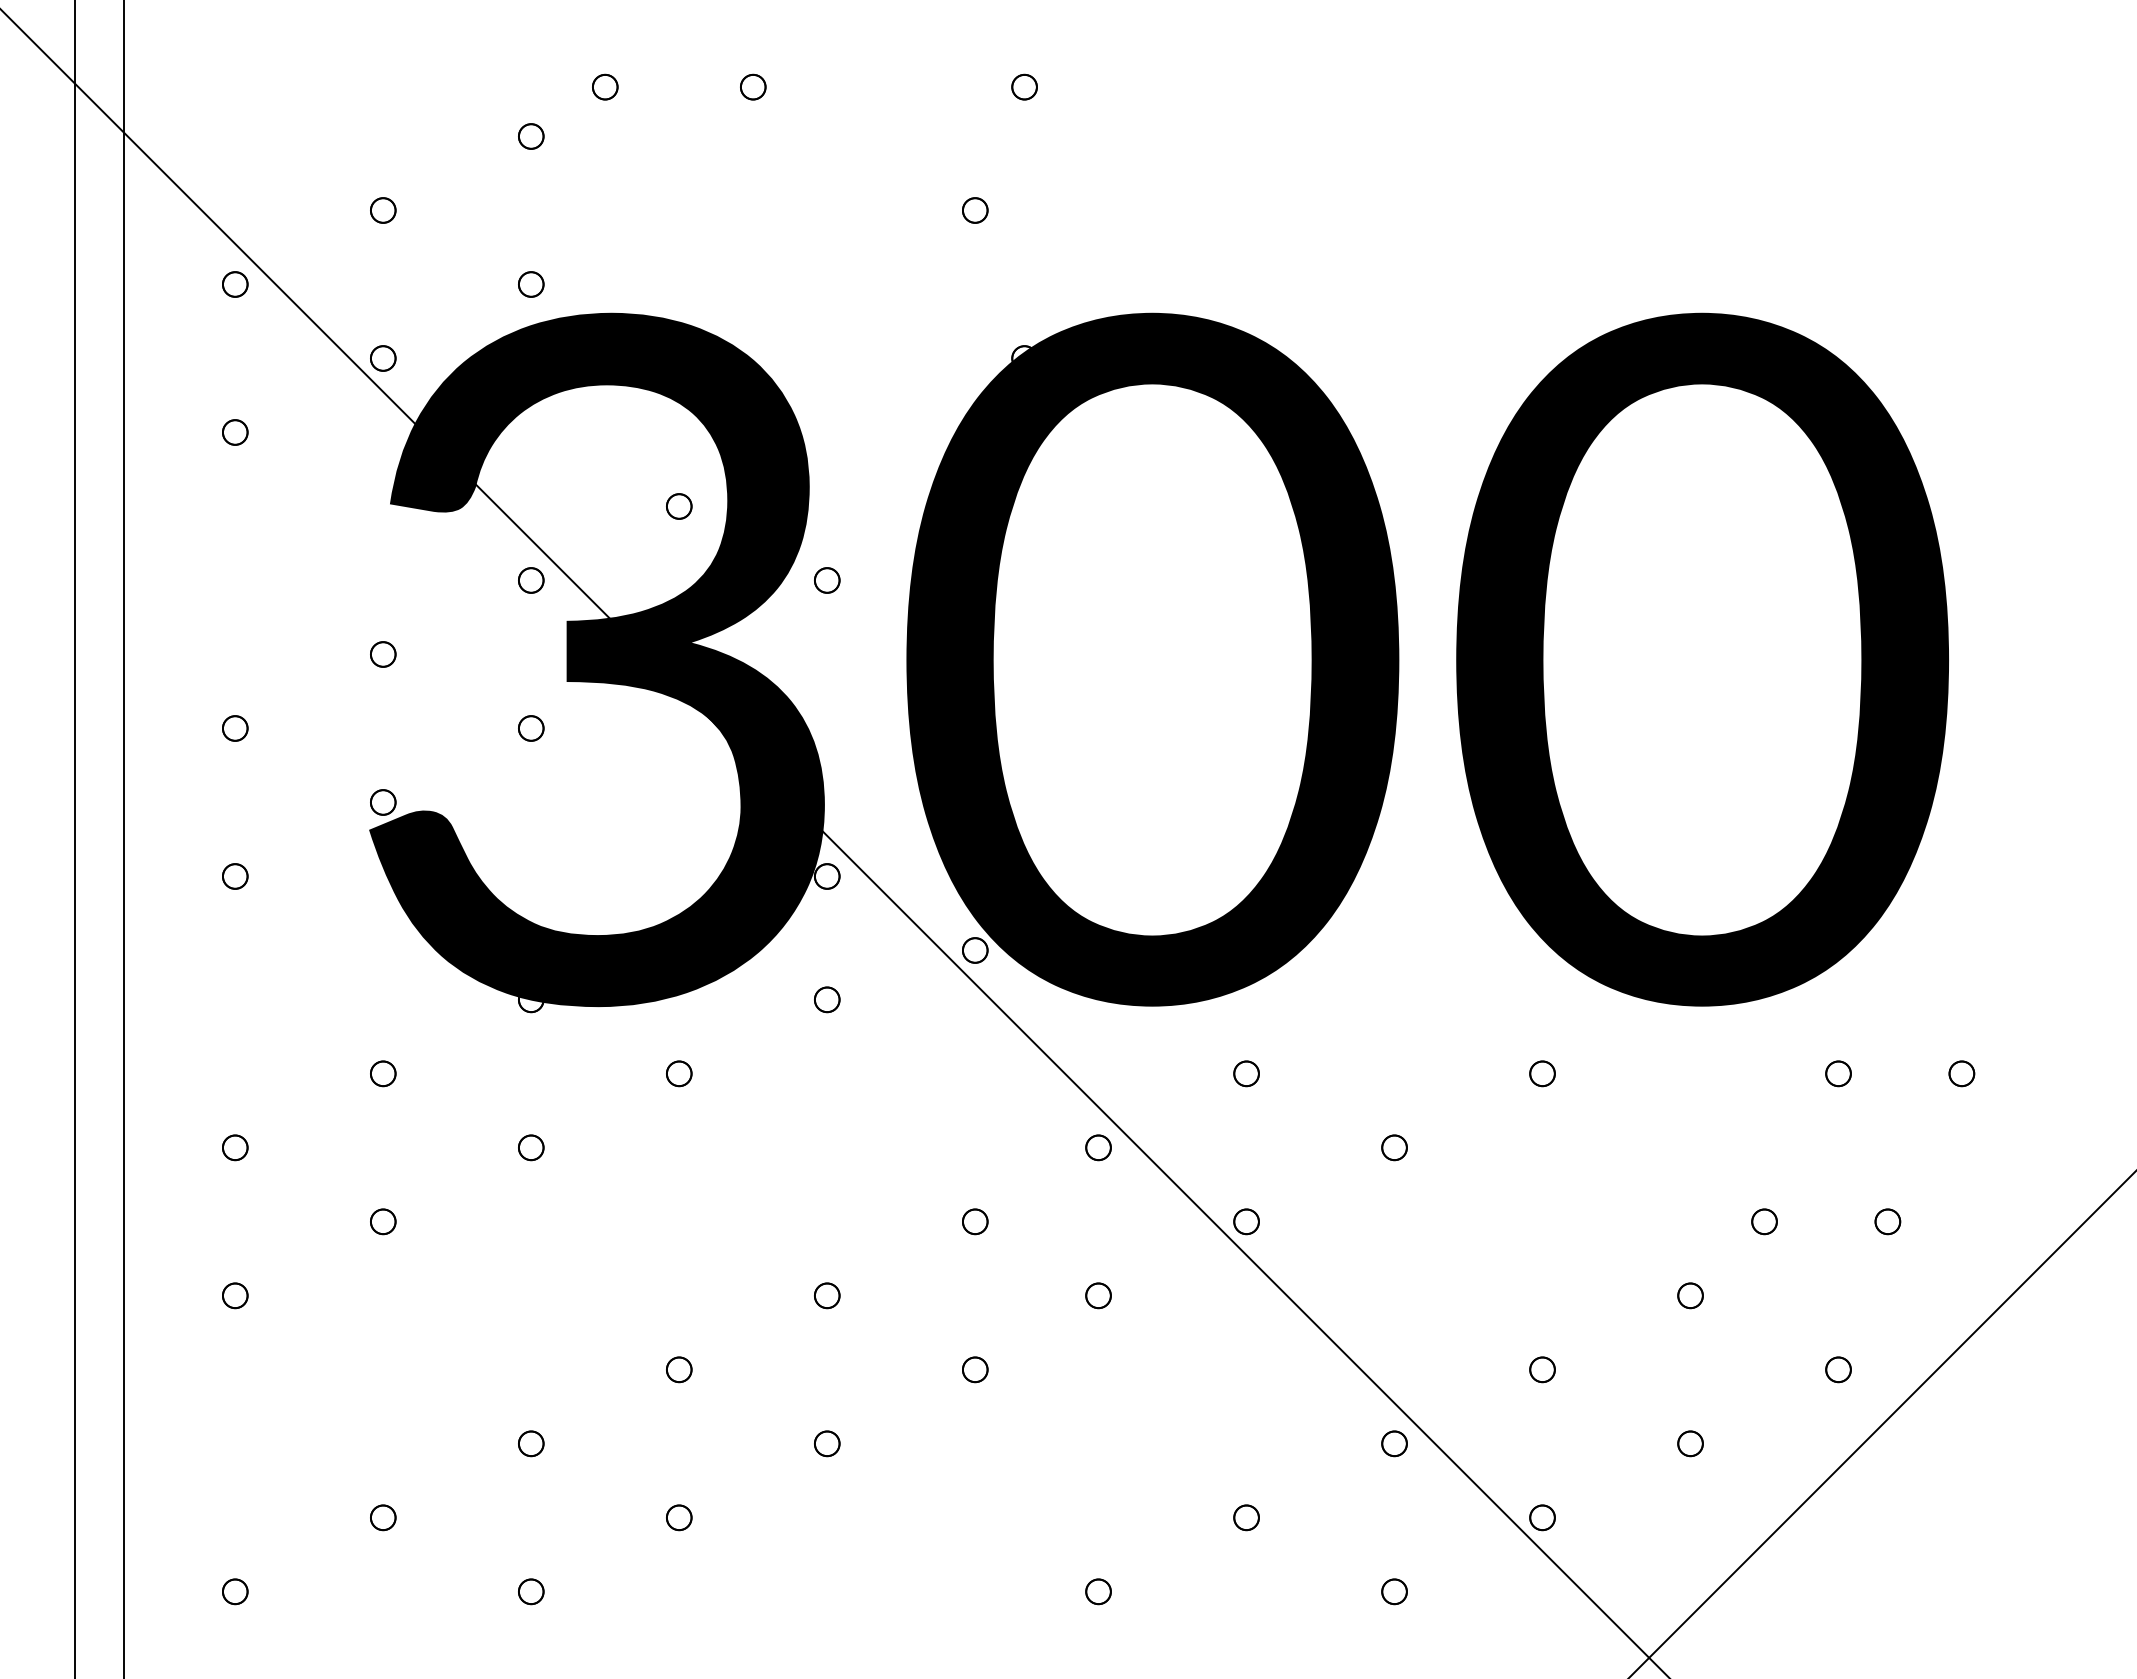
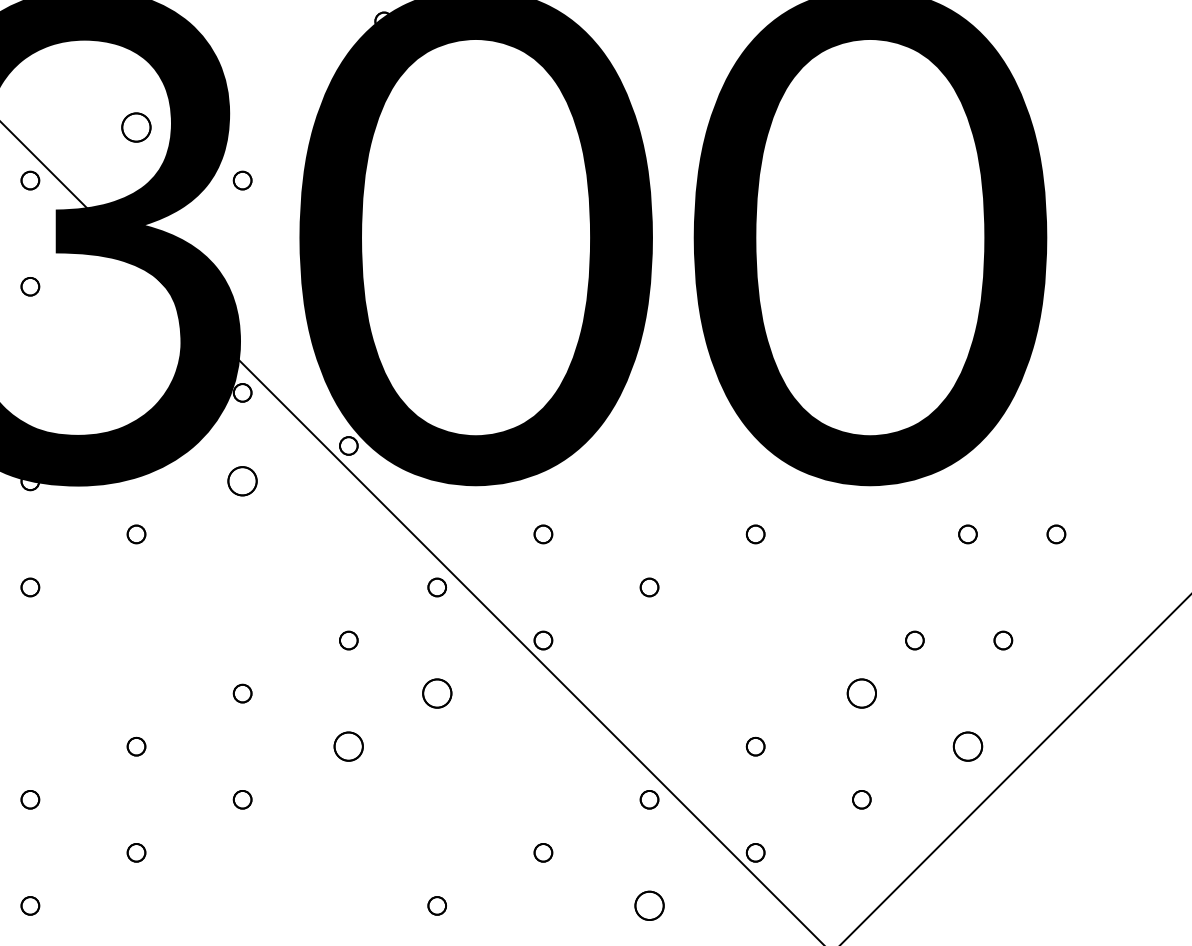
part: (679, 506) -> (136, 127), size x1.6
part: (827, 999) -> (242, 481), size x1.6
part: (1098, 1295) -> (437, 693), size x1.6
part: (1690, 1295) -> (861, 693), size x1.6
part: (975, 1369) -> (349, 746), size x1.6
part: (1838, 1369) -> (967, 746), size x1.6
part: (1394, 1591) -> (649, 905), size x1.6

